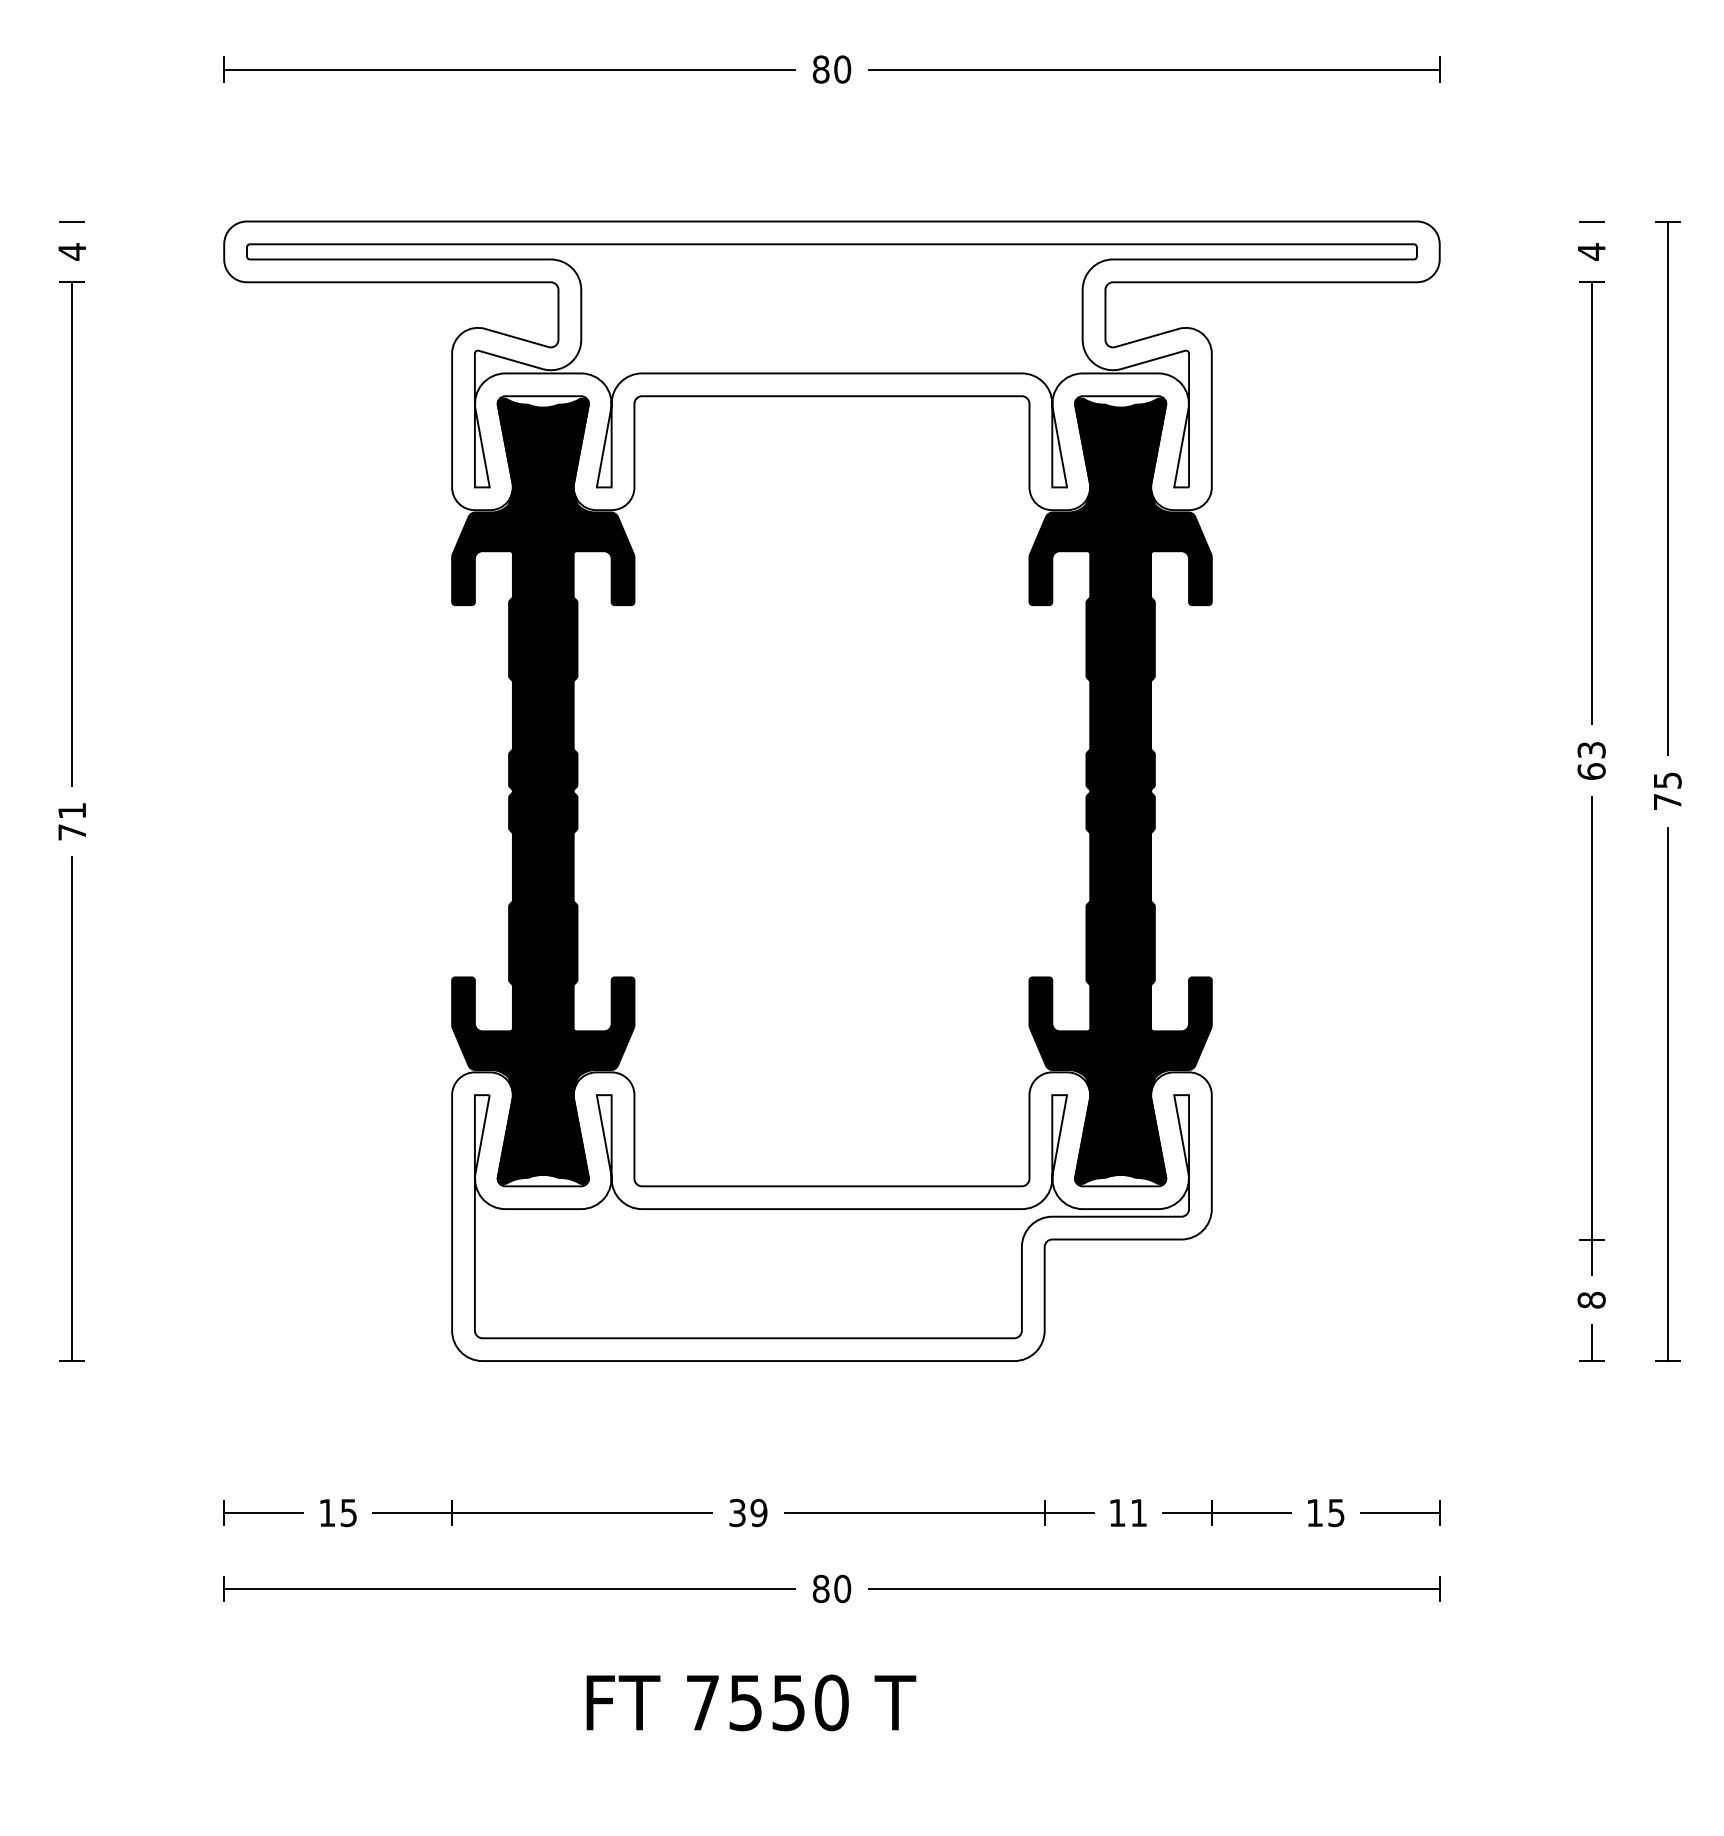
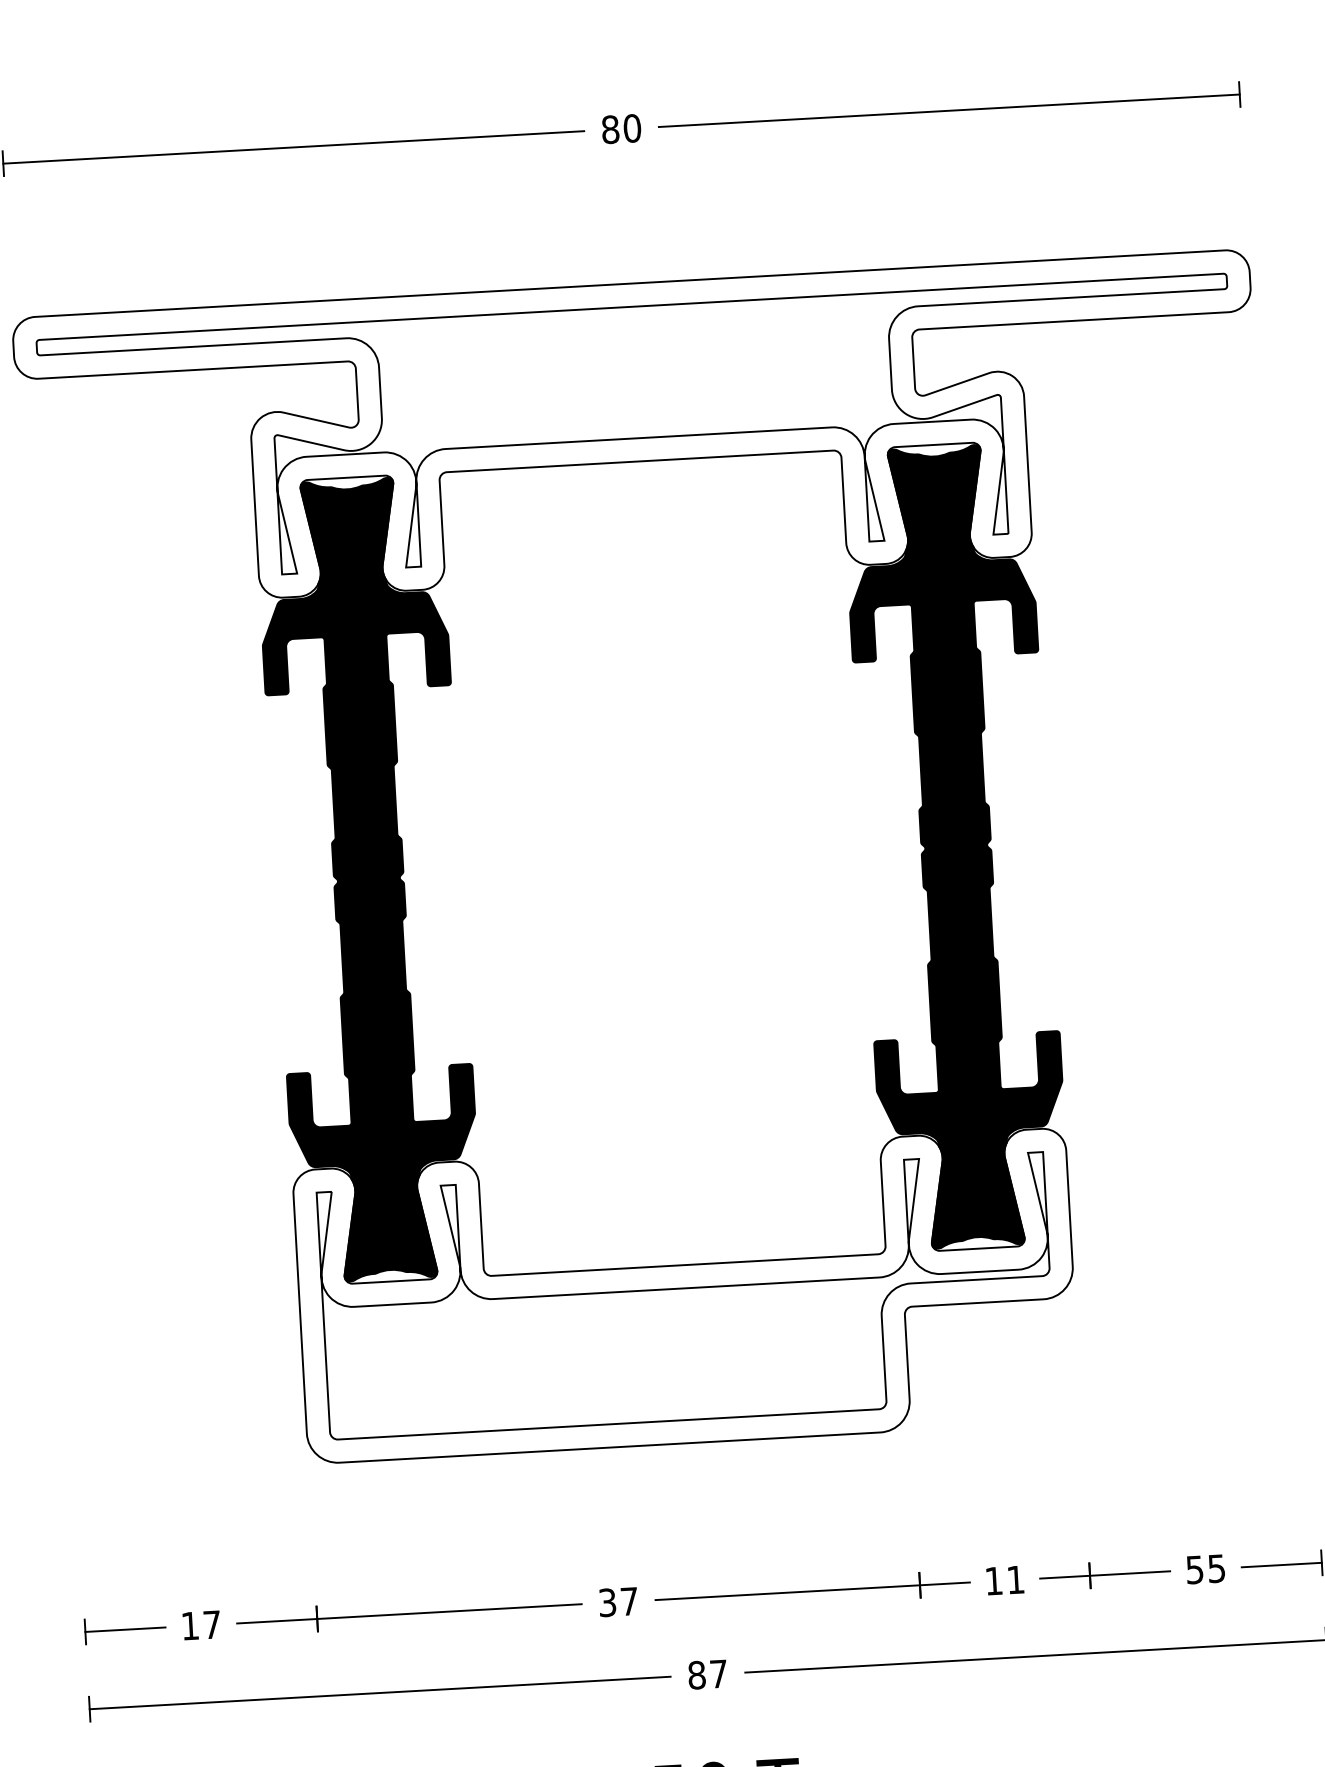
text: (758, 1512) -> (628, 1601), 39 -> 37
text: (348, 1513) -> (211, 1625), 15 -> 17
text: (1314, 1513) -> (1194, 1570), 15 -> 55
text: (842, 1588) -> (718, 1673), 80 -> 87

